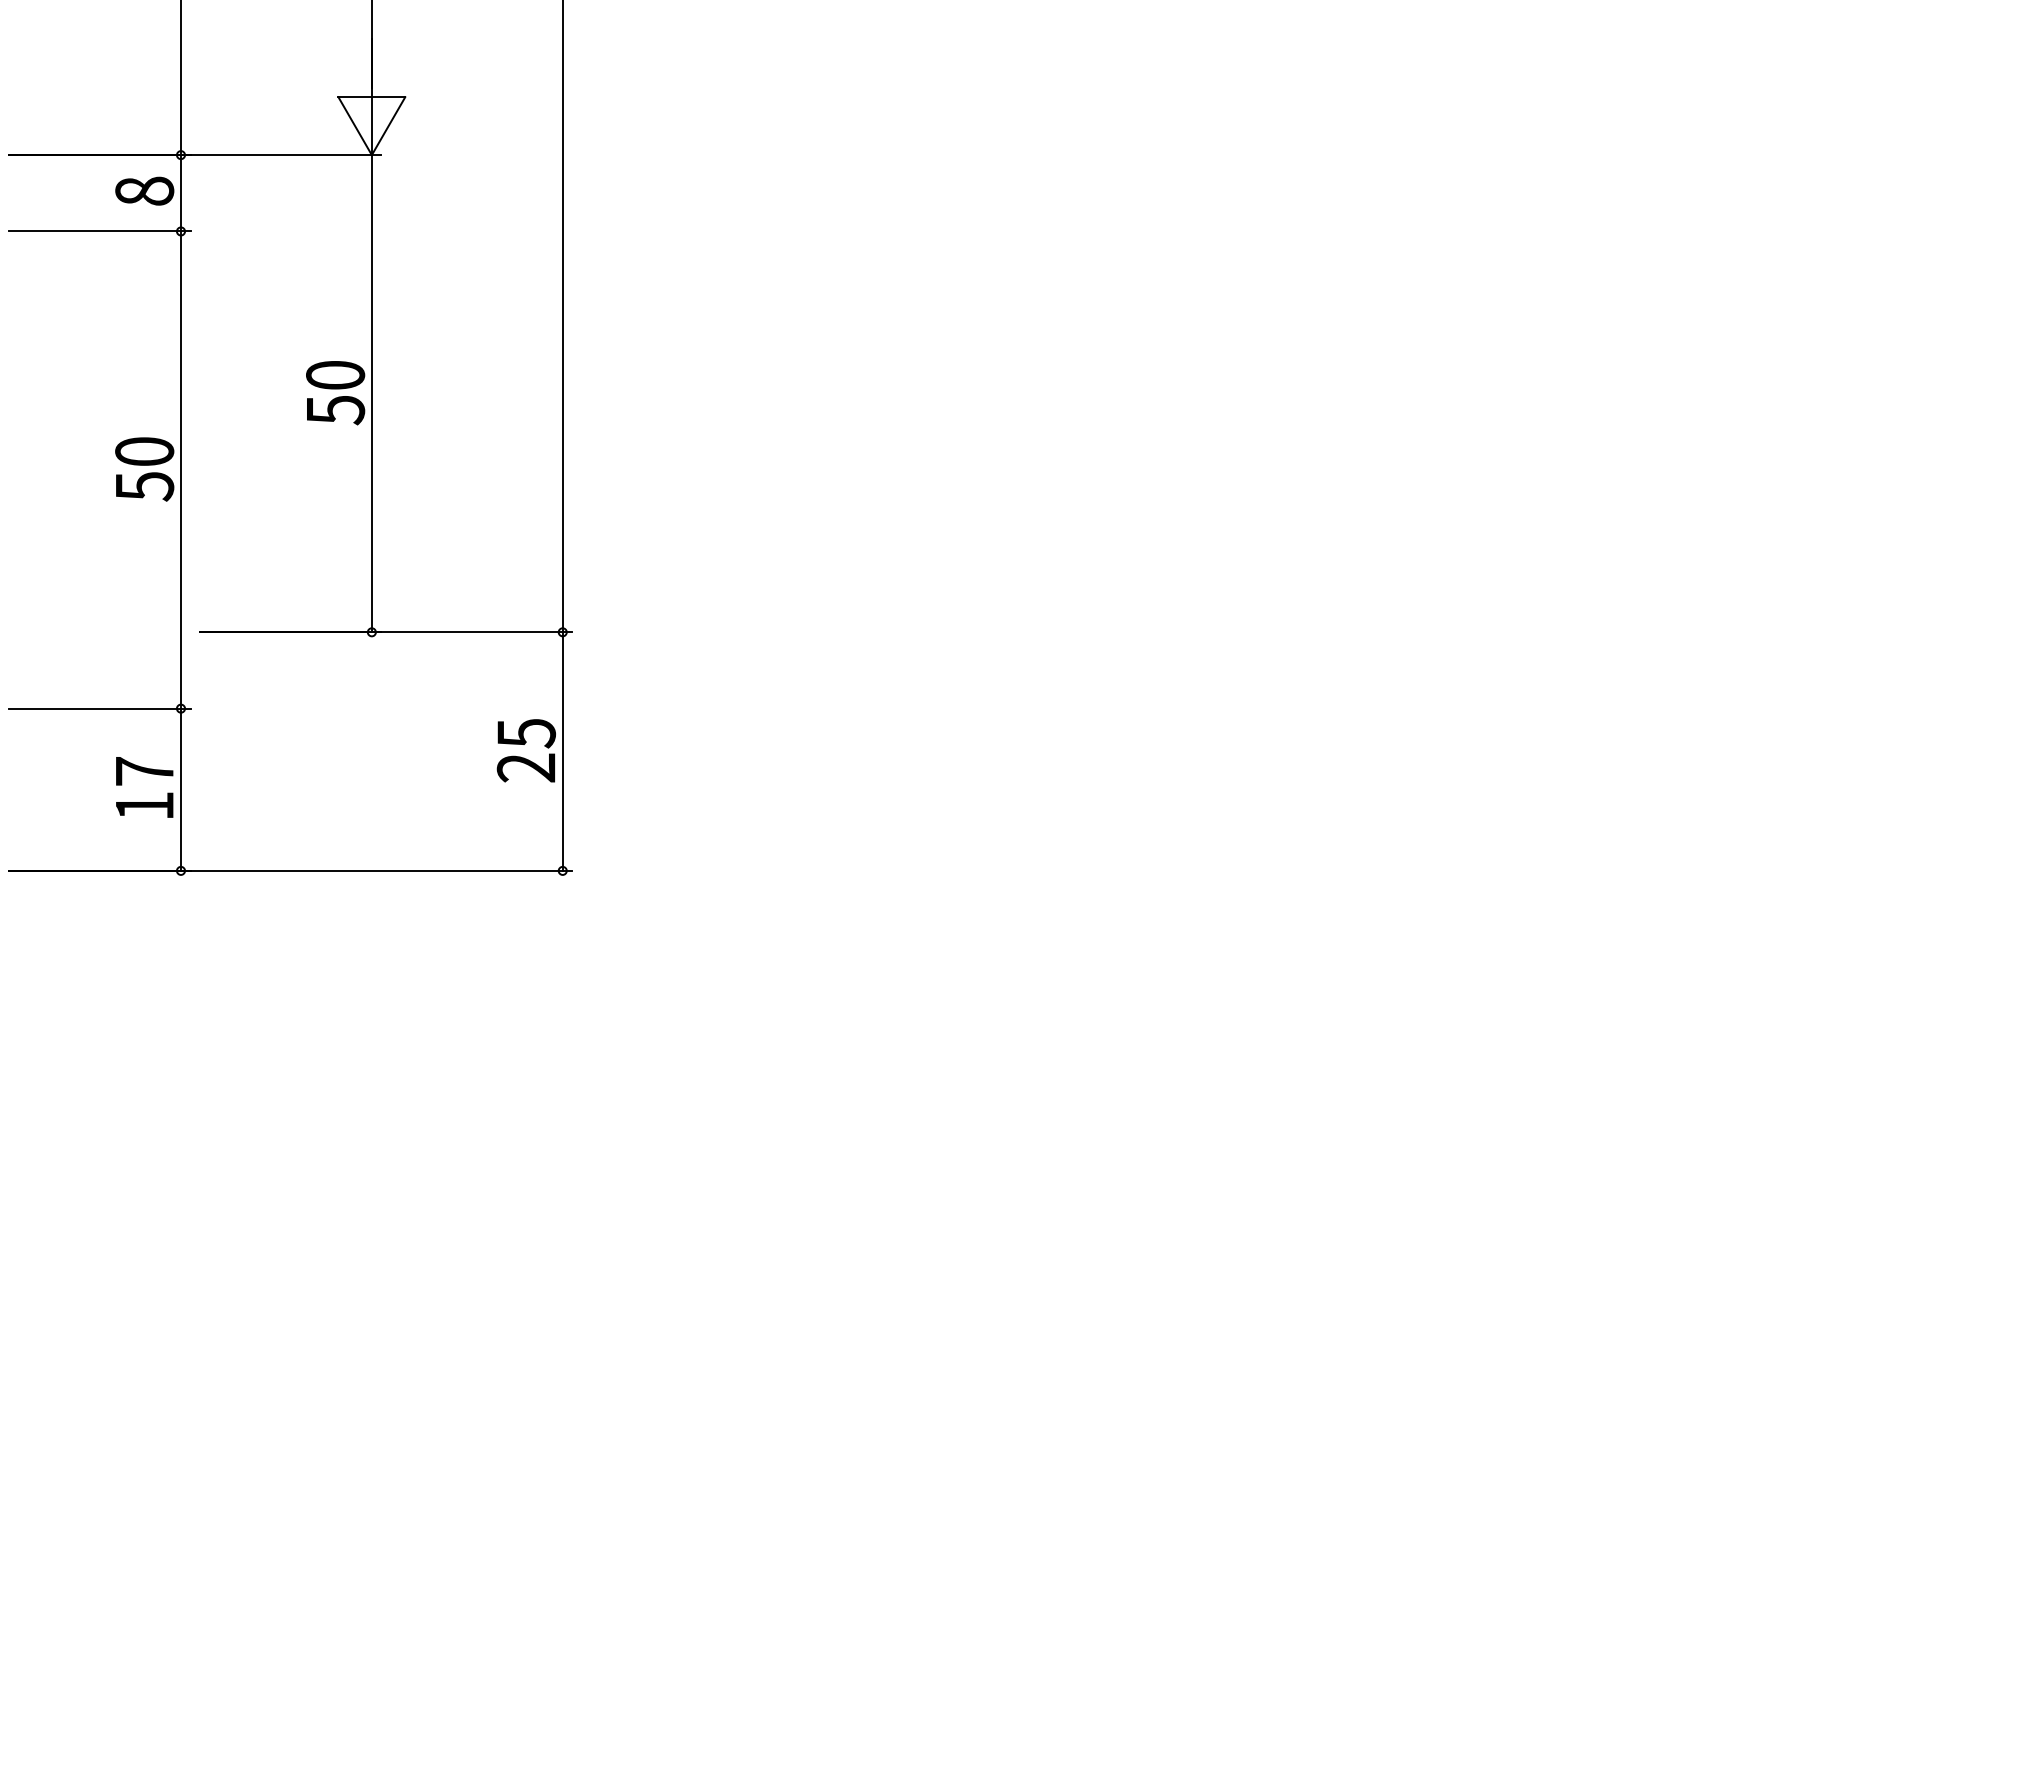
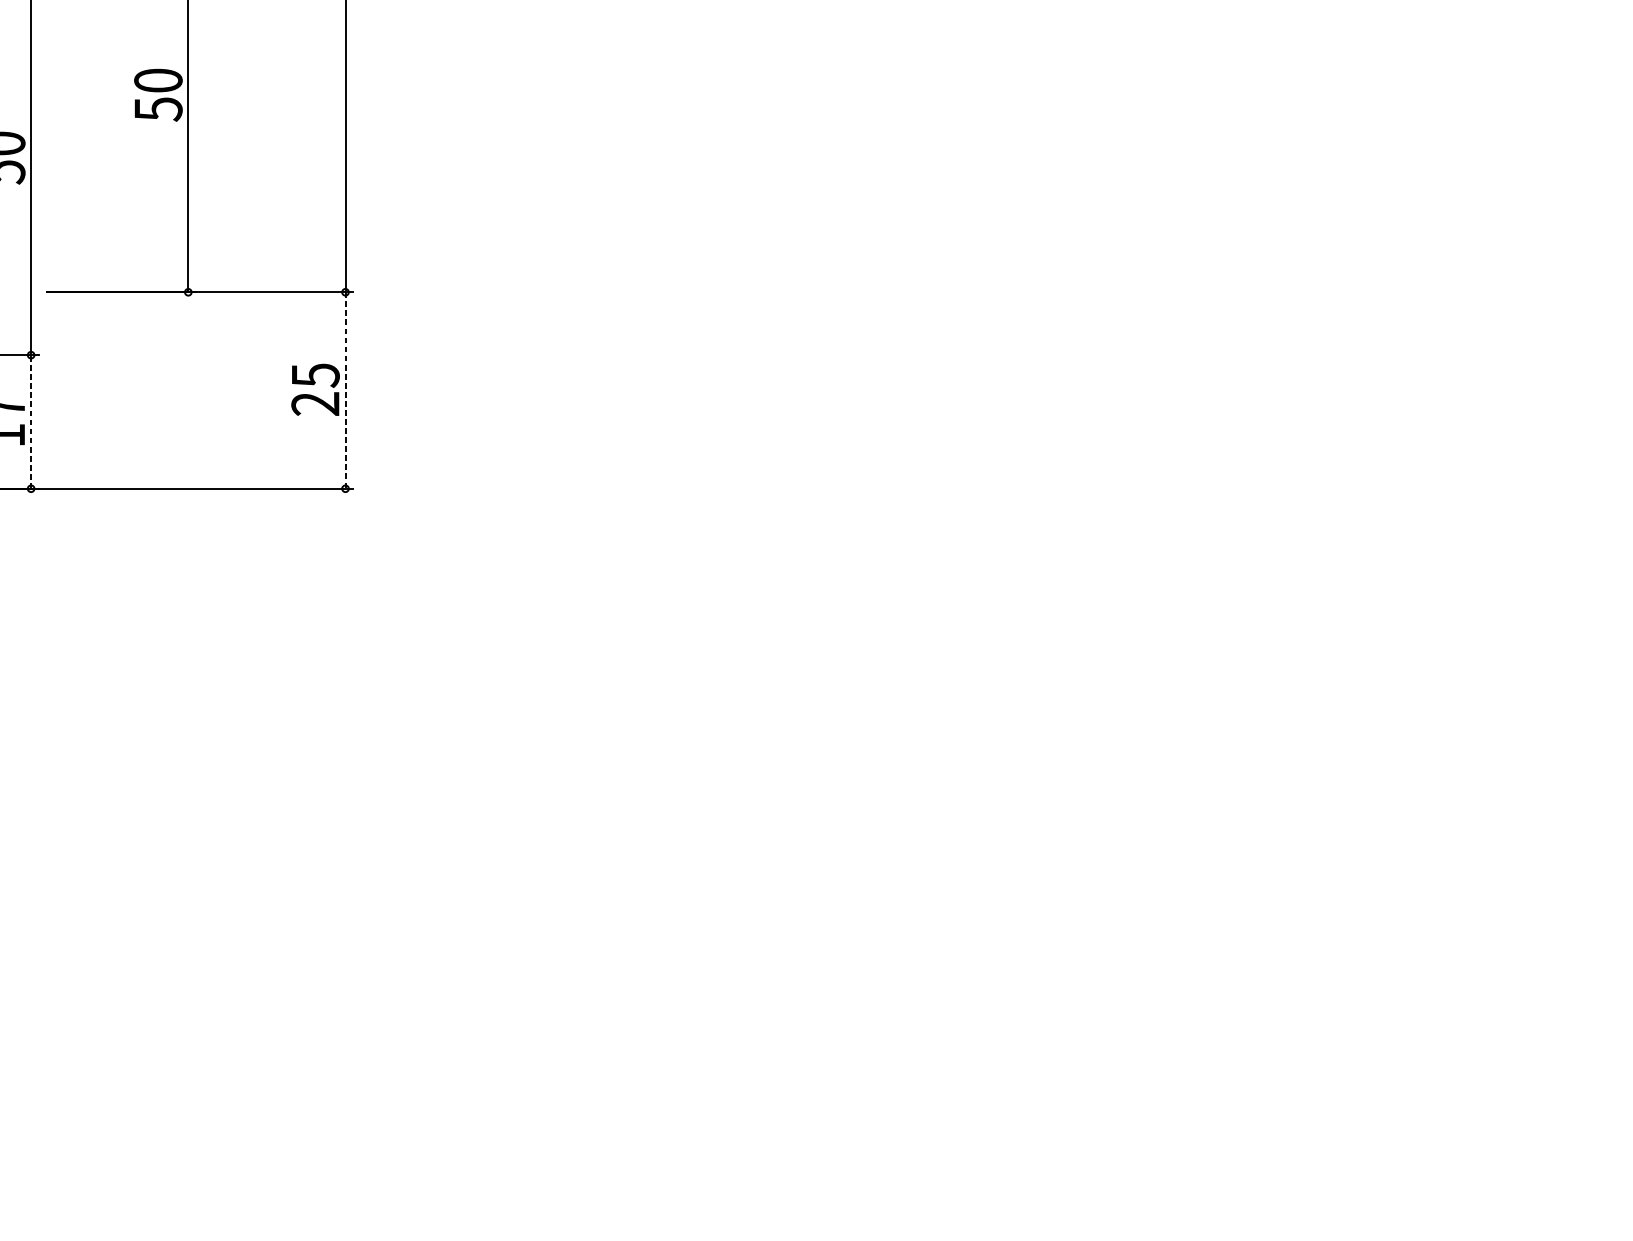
line: (562, 752) -> (345, 391), solid -> dashed
line: (180, 789) -> (30, 421), solid -> dashed

